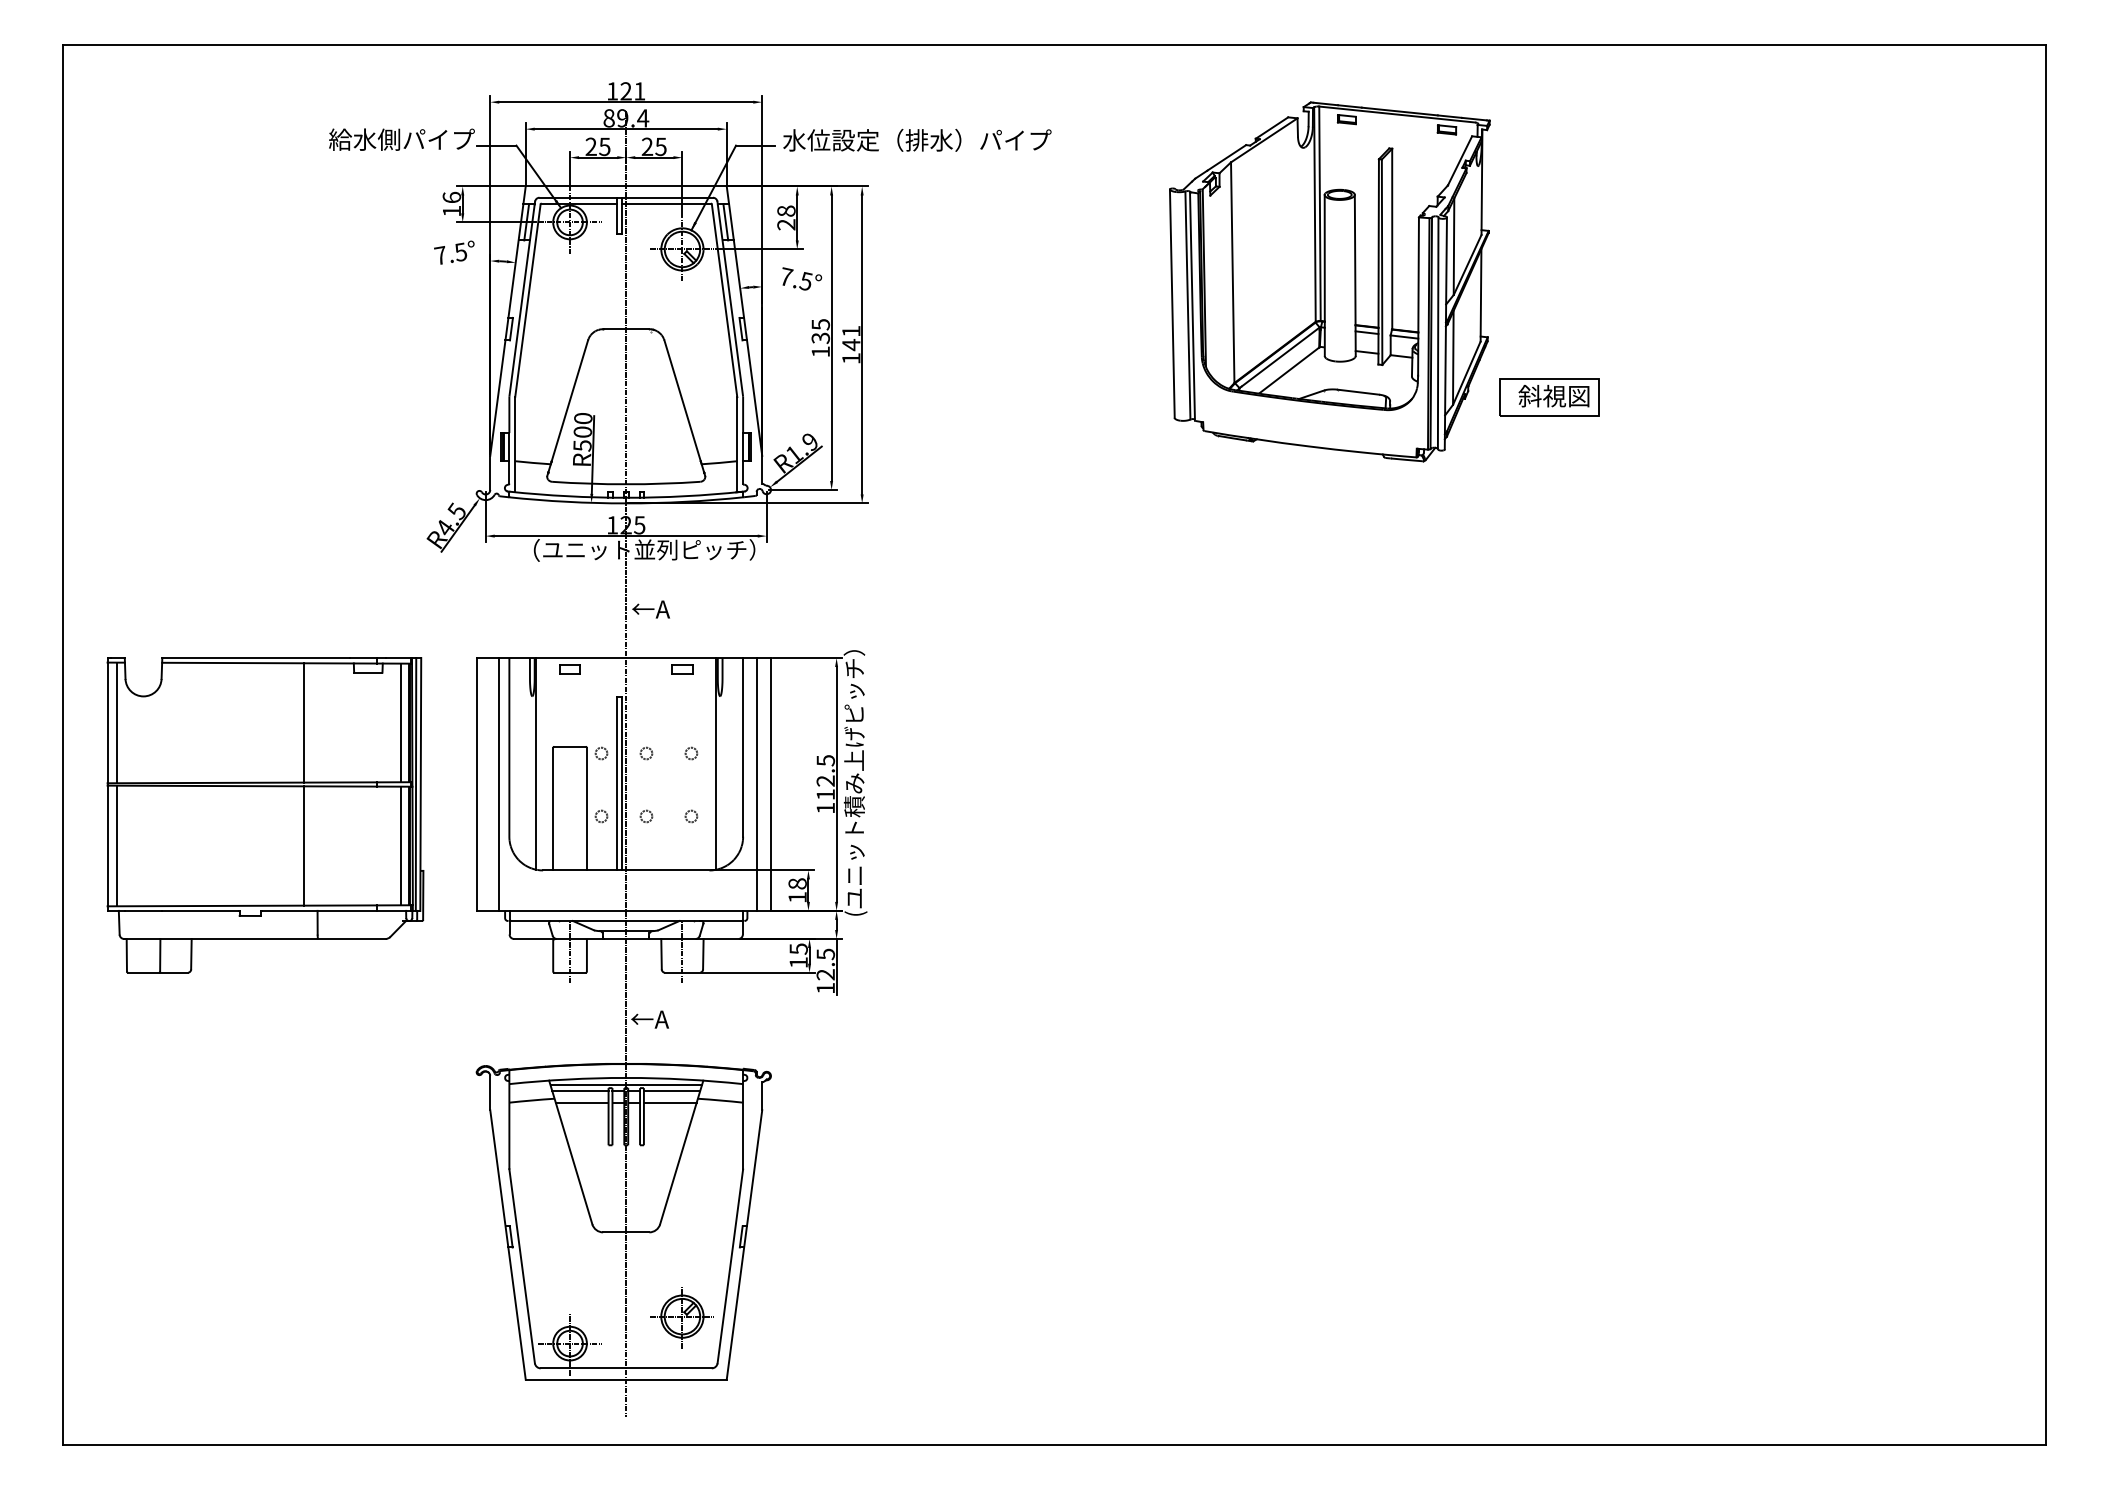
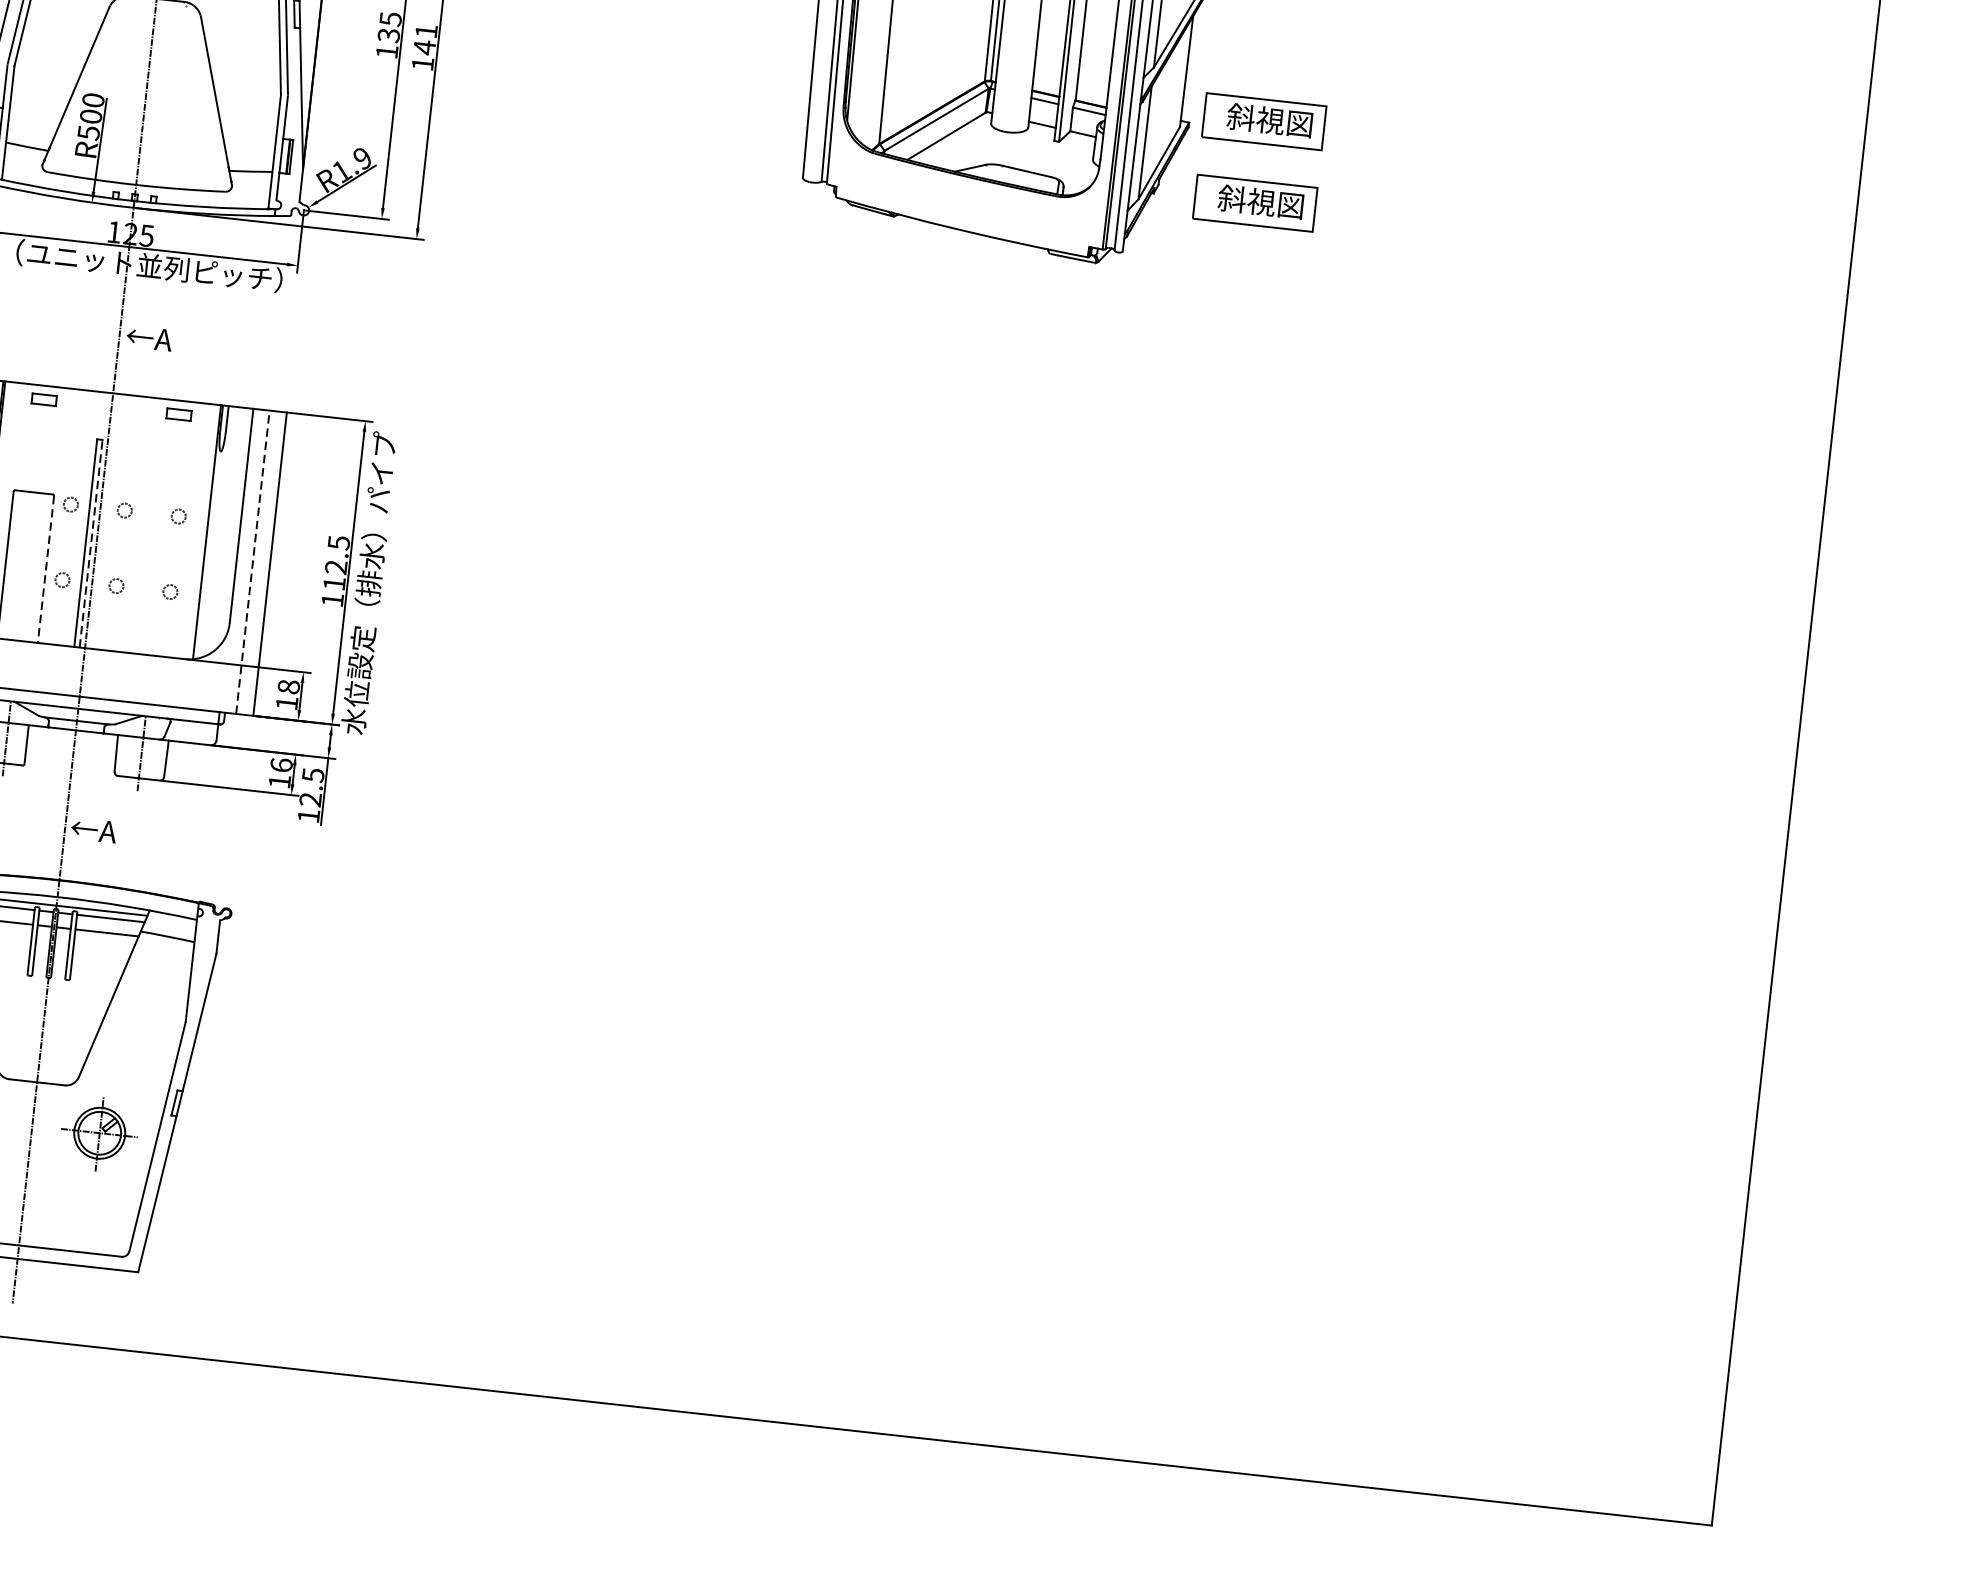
part: (1549, 329) -> (1264, 121), added
line: (621, 783) -> (90, 543), solid -> dashed
line: (756, 783) -> (252, 561), solid -> dashed
text: (855, 783) -> (371, 574), (ユニット積み上げピッチ） -> 水位設定（排水）パイプ
line: (586, 809) -> (45, 569), solid -> dashed
text: (798, 948) -> (281, 764), 15 -> 16
part: (681, 1317) -> (98, 1134), moved

